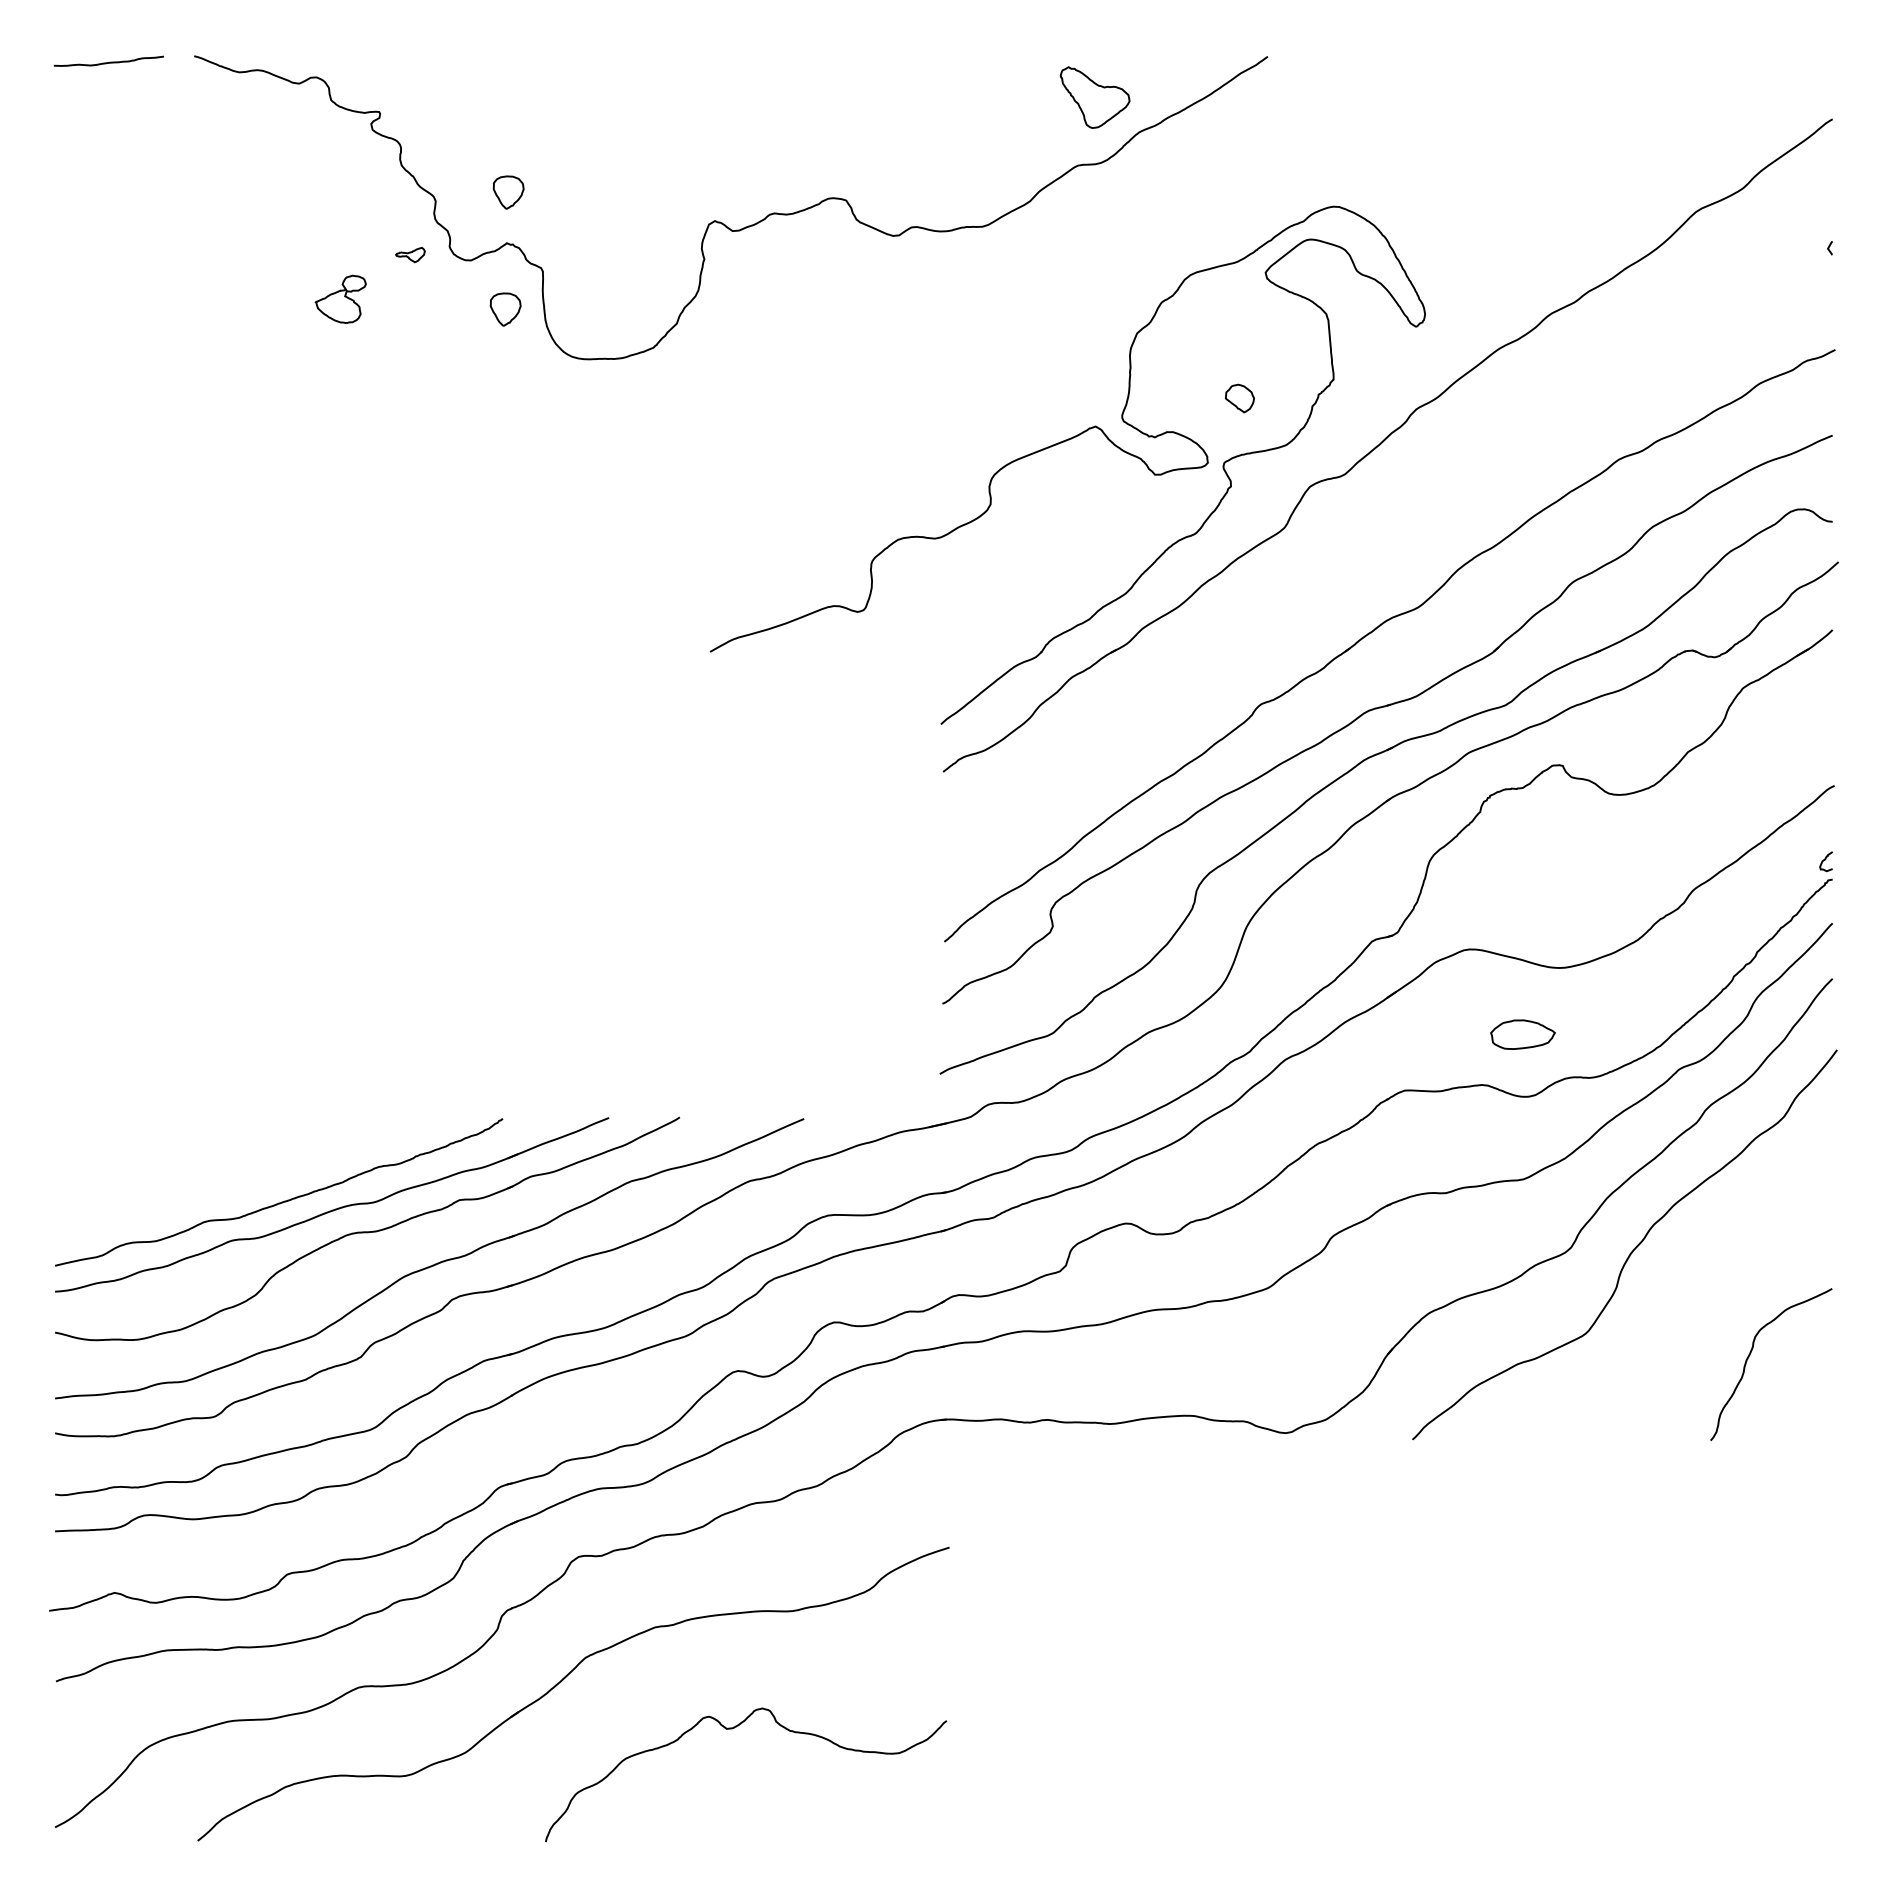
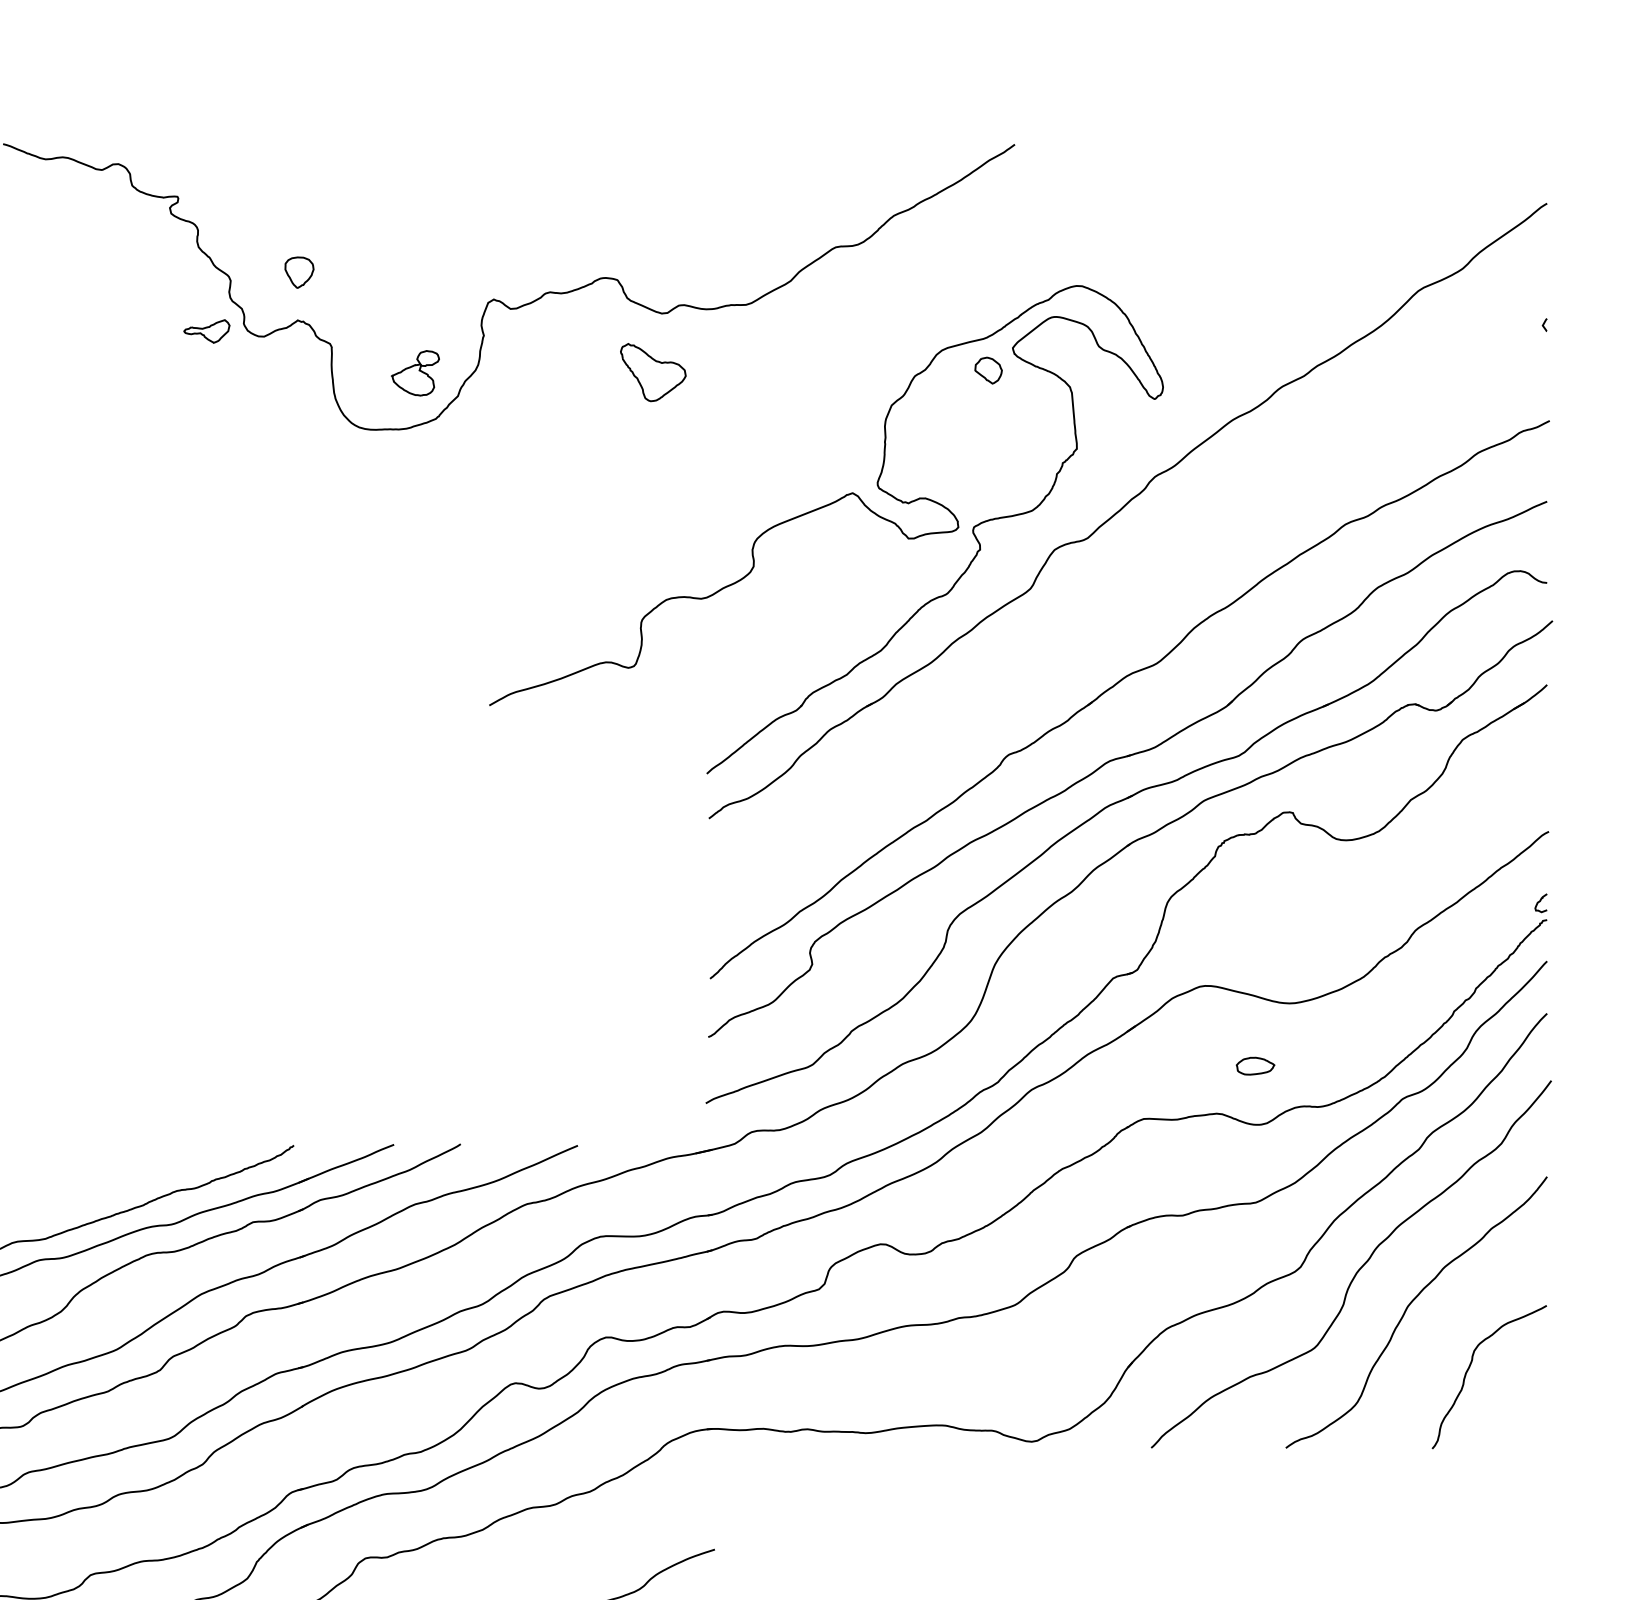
part: (1094, 97) -> (652, 372), moved
part: (410, 254) -> (206, 331), size x1.67
part: (340, 298) -> (415, 372), moved
part: (505, 309) -> (296, 382), removed
part: (1239, 398) -> (988, 370), moved
part: (1523, 1034) -> (1255, 1066), size x0.62
curve: (1686, 1289) -> (1409, 1306), added

